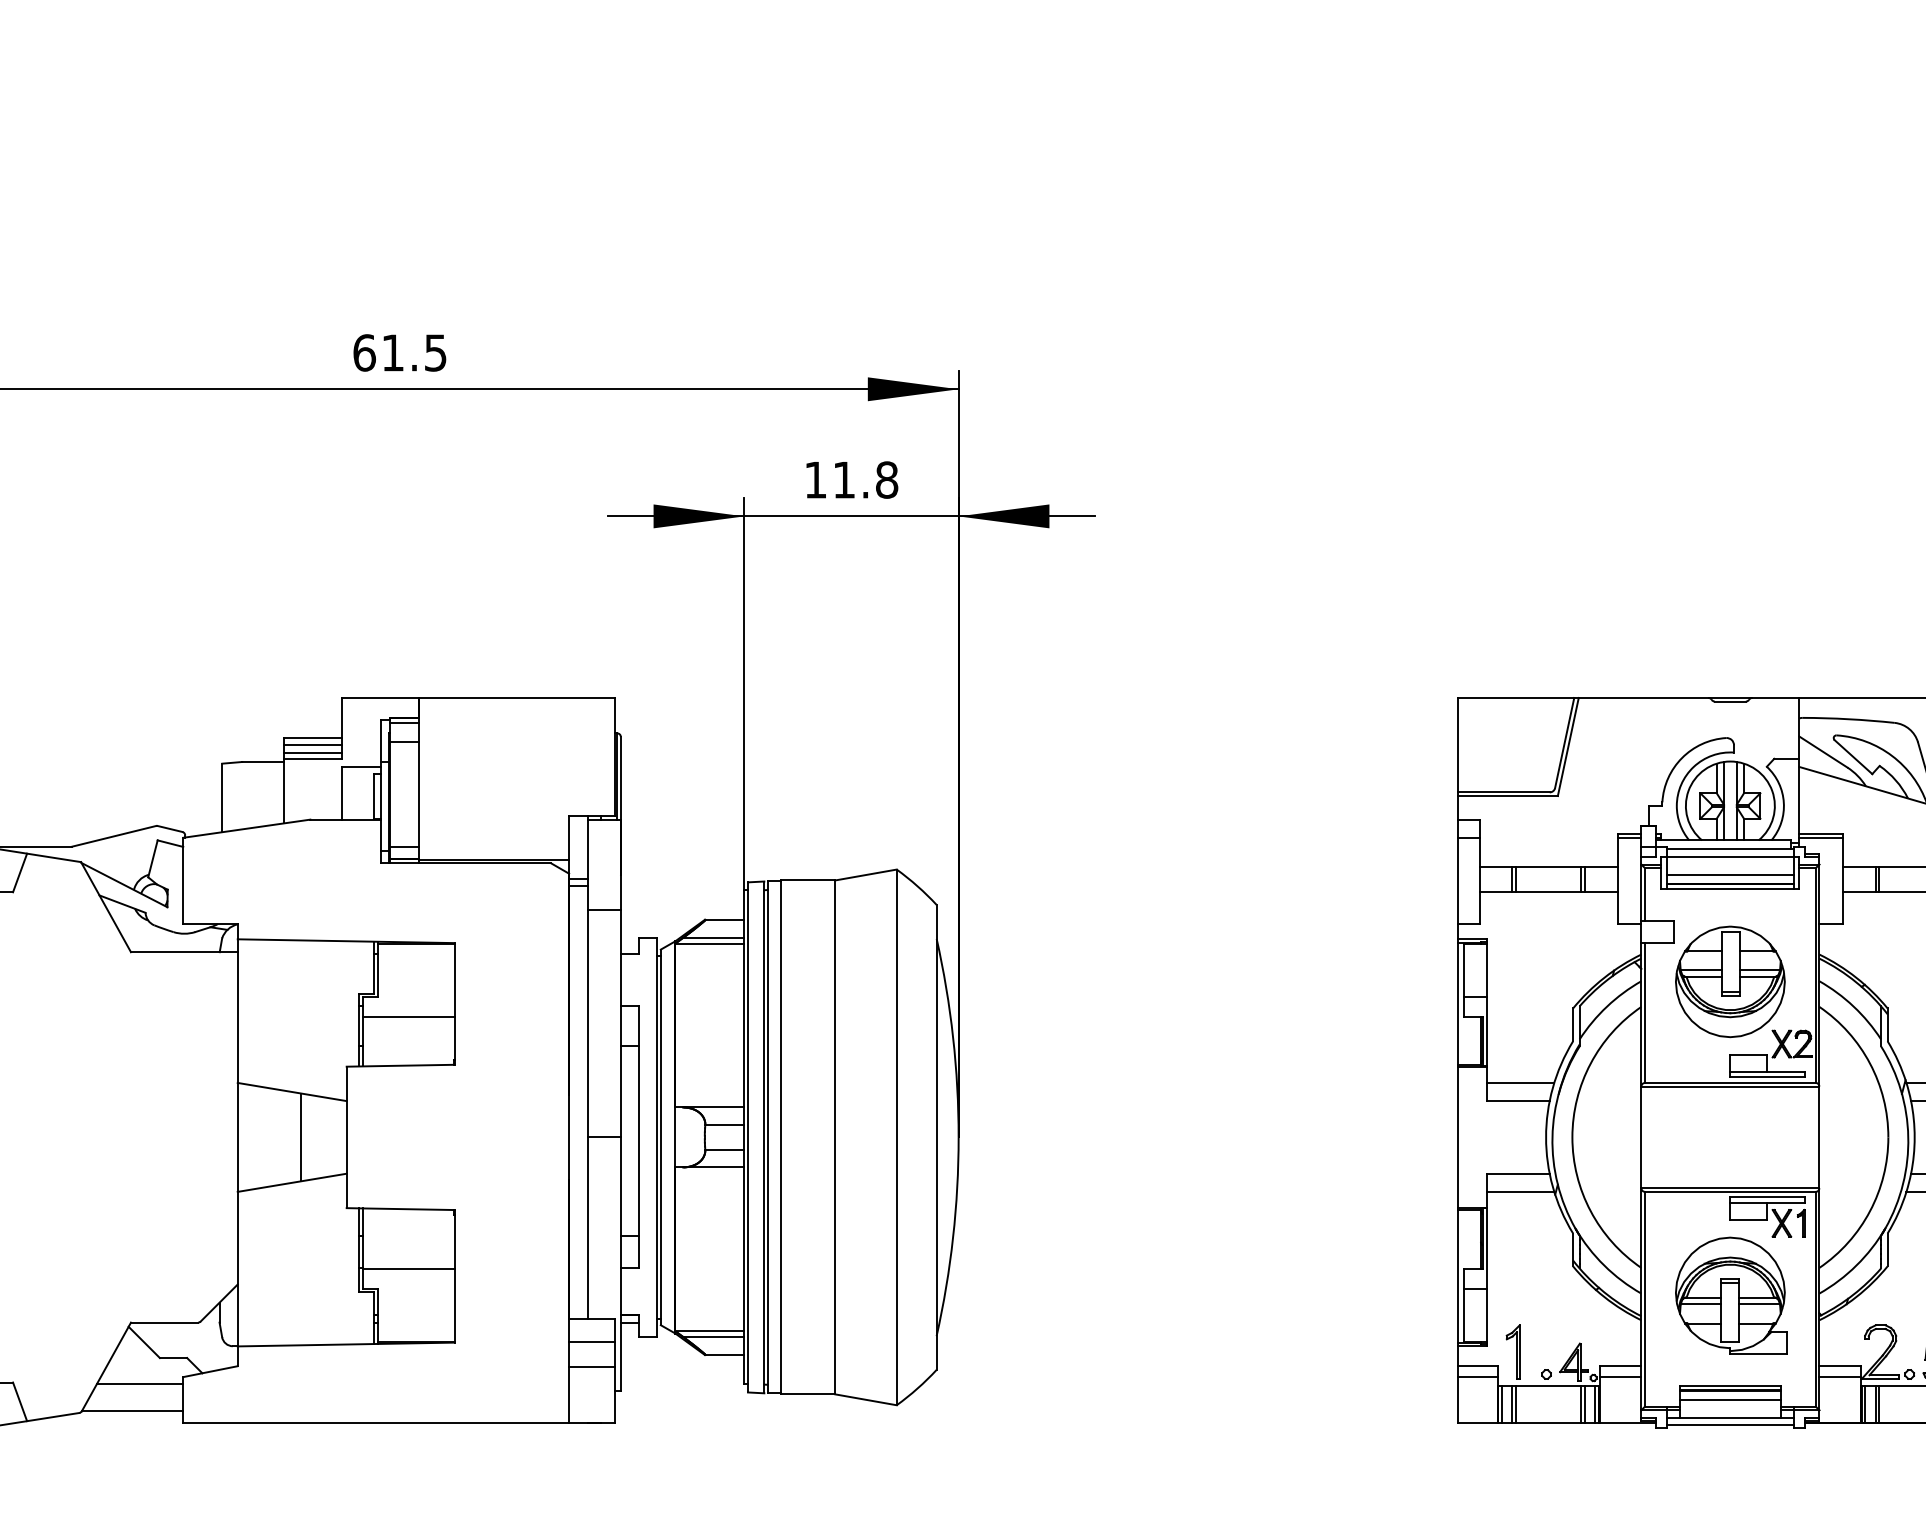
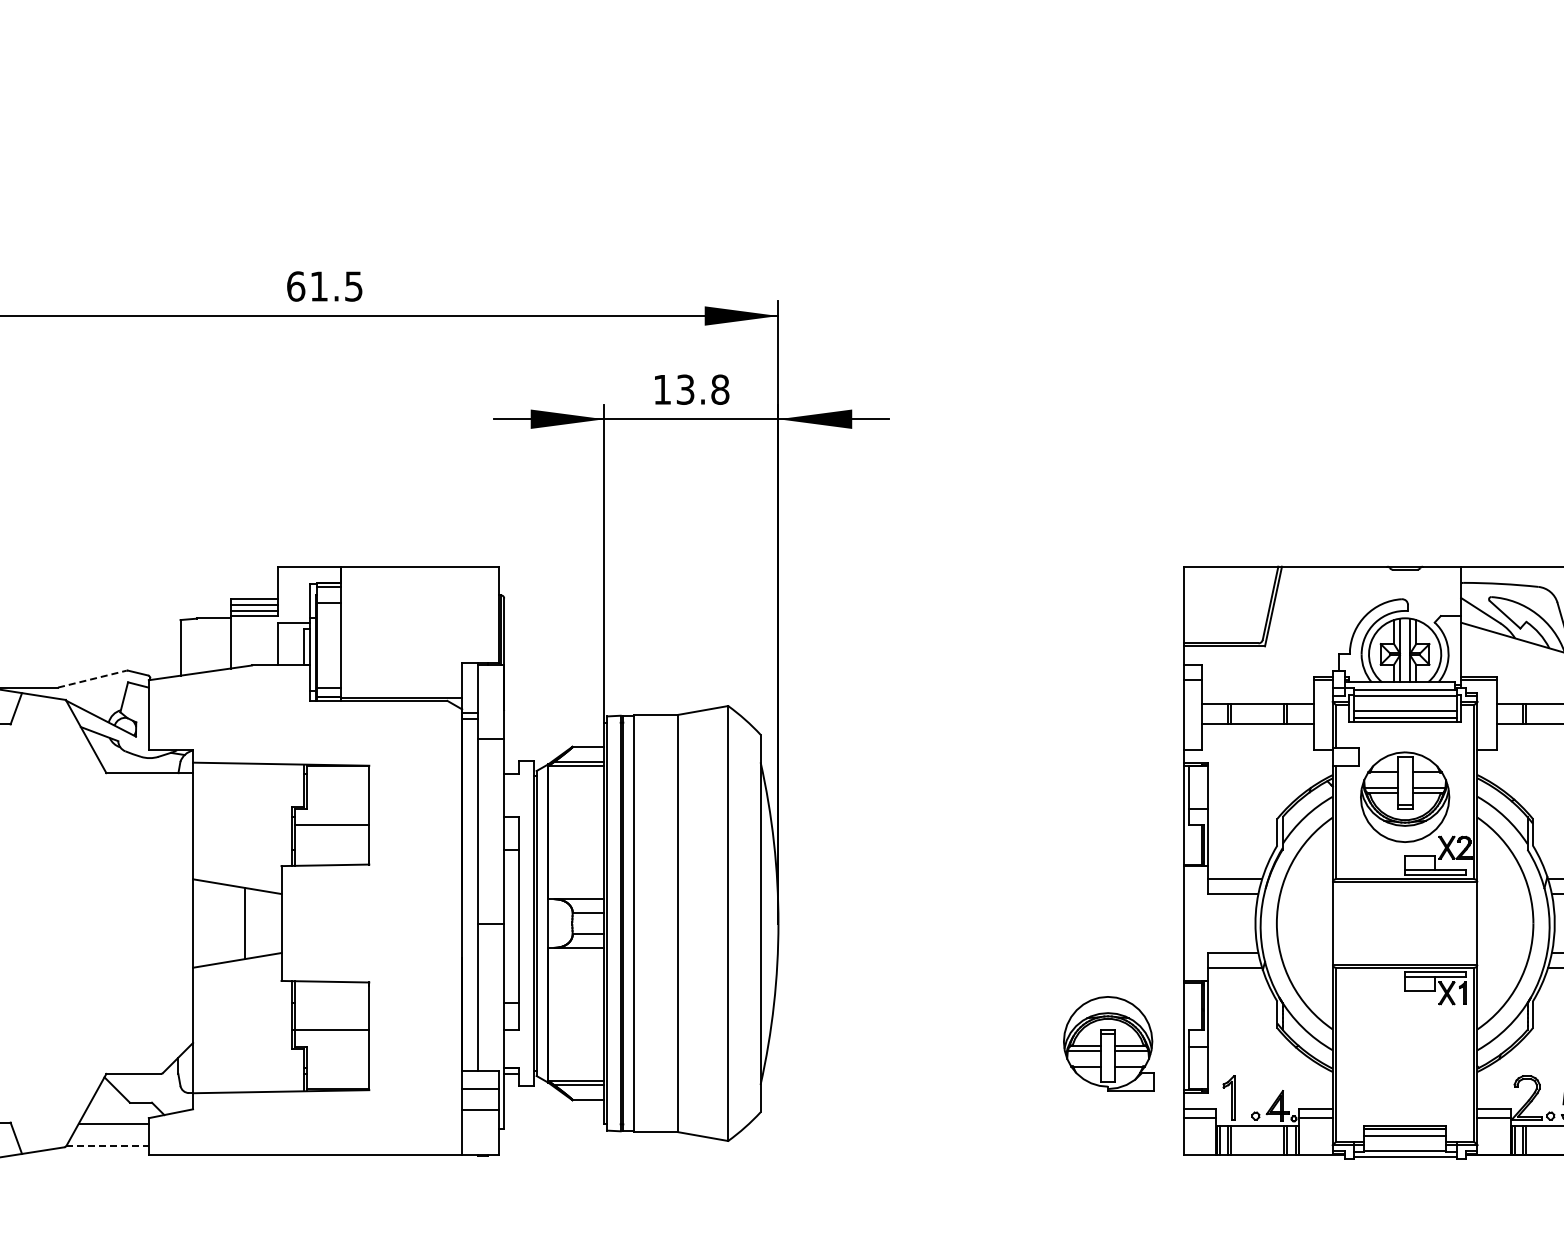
text: (844, 479) -> (685, 389), 11.8 -> 13.8
line: (113, 836) -> (92, 679), solid -> dashed
part: (1730, 1295) -> (1108, 1043), moved
line: (133, 1412) -> (108, 1146), solid -> dashed

